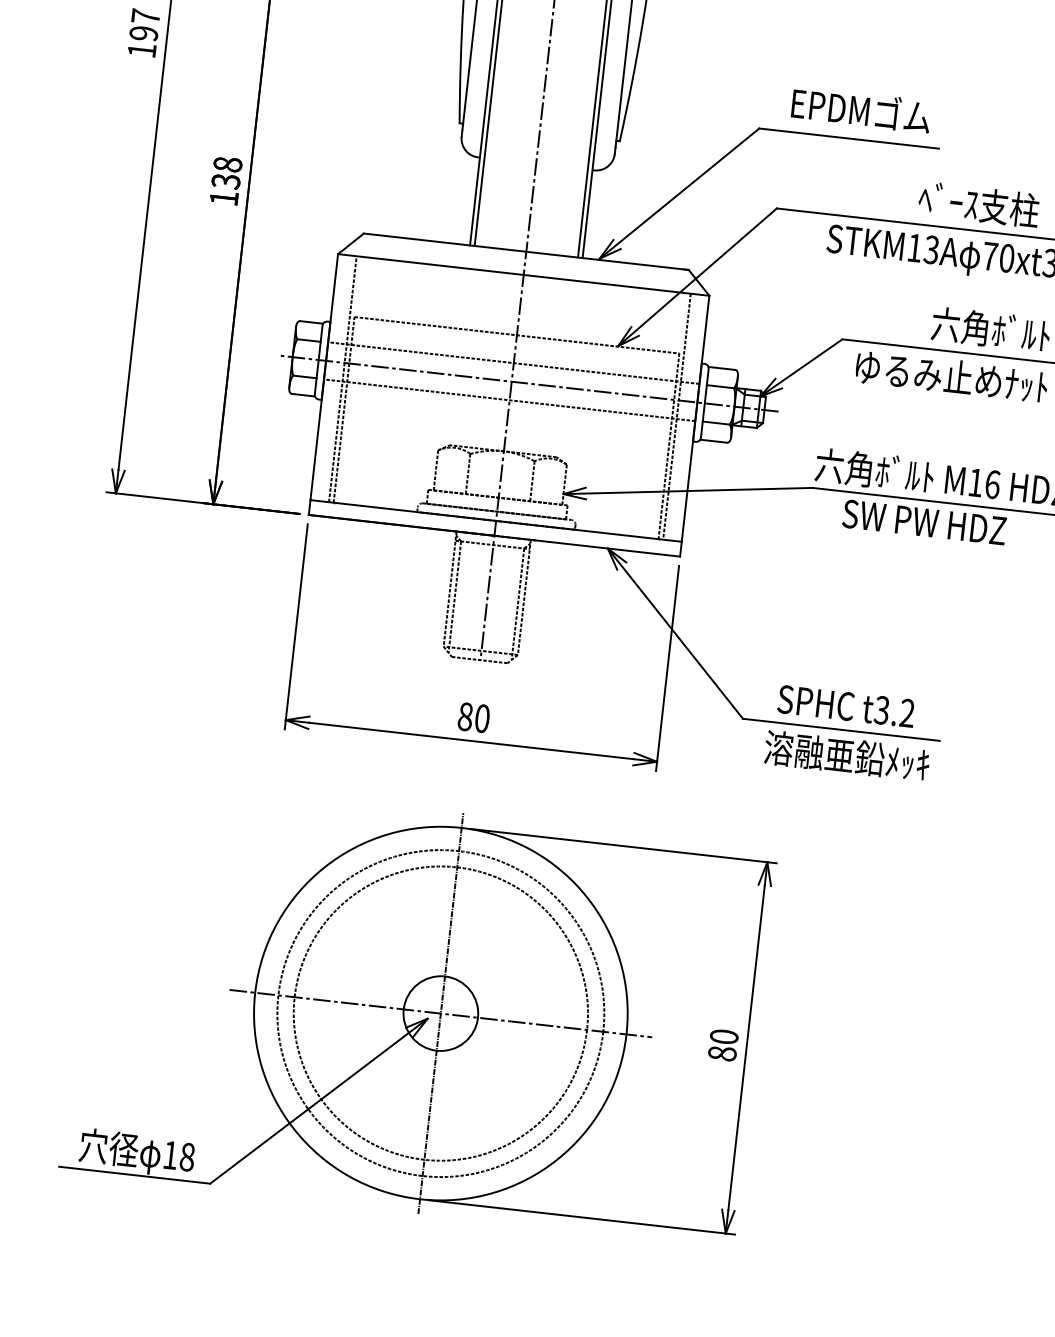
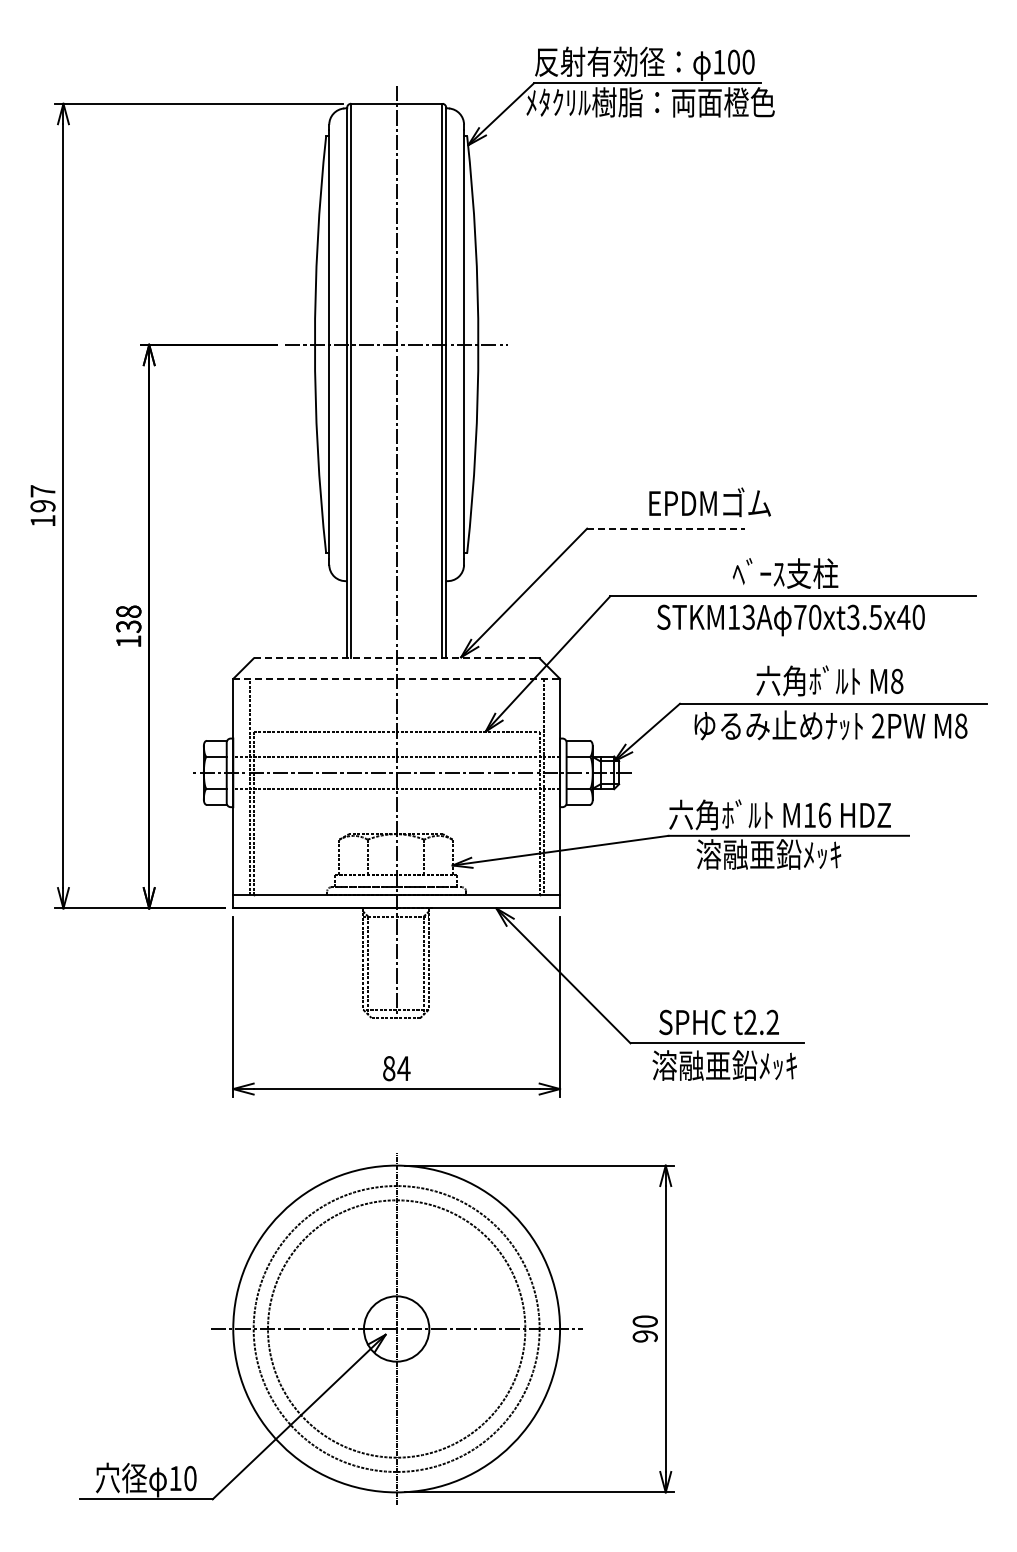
text: (860, 109) -> (709, 502), moved
line: (849, 138) -> (666, 528), solid -> dashed
line: (526, 251) -> (396, 658), solid -> dashed
line: (524, 274) -> (397, 678), solid -> dashed
text: (923, 521) -> (768, 854), SW PW HDZ -> 溶融亜鉛ﾒｯｷ
text: (881, 710) -> (750, 1022), t3.2 -> t2.2
text: (481, 718) -> (403, 1068), 80 -> 84
text: (721, 1053) -> (644, 1336), 80 -> 90
text: (187, 1157) -> (190, 1478), 18 -> 10

